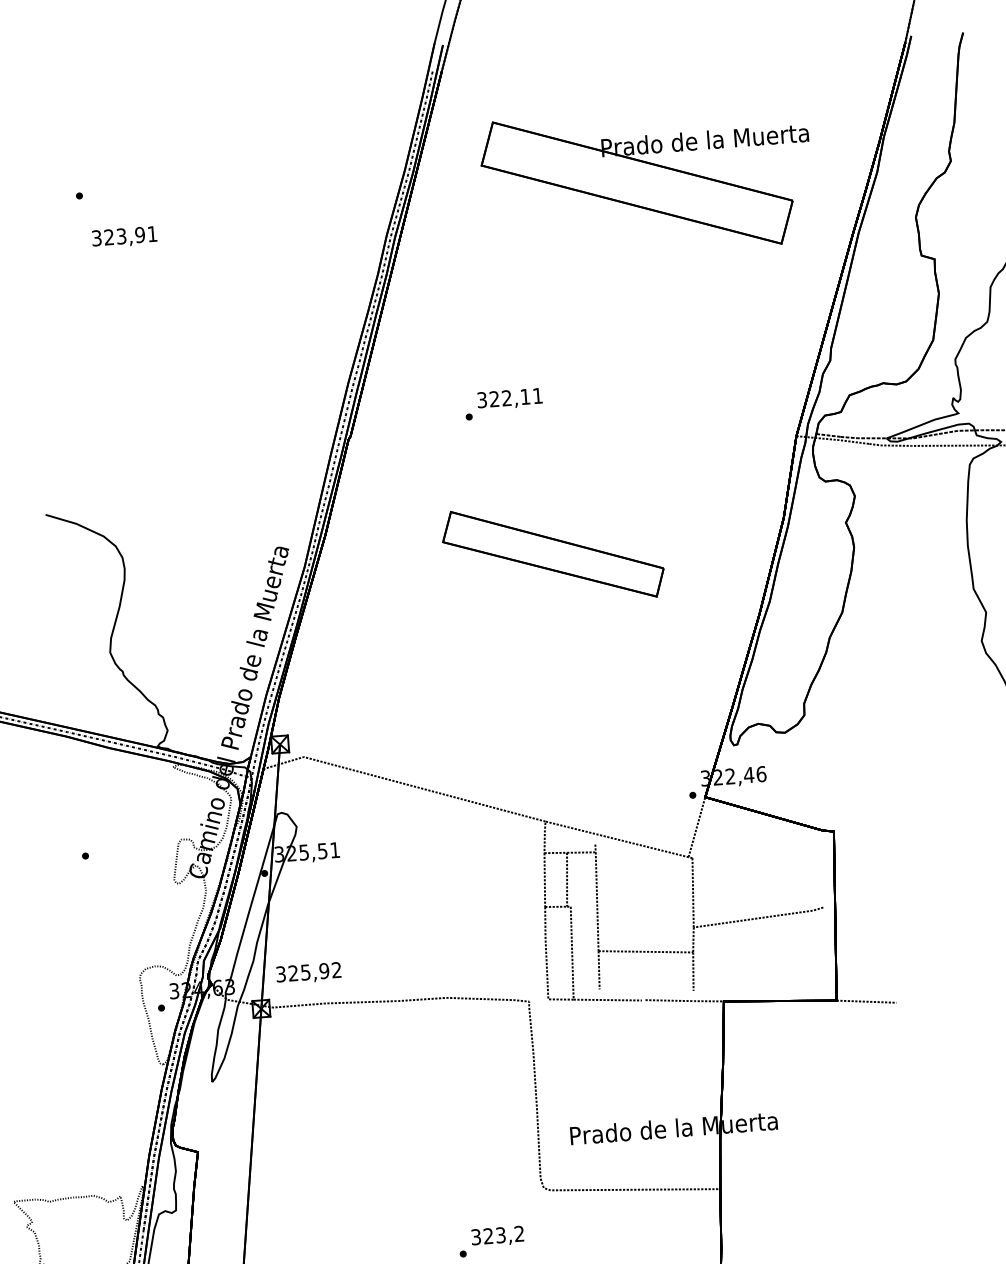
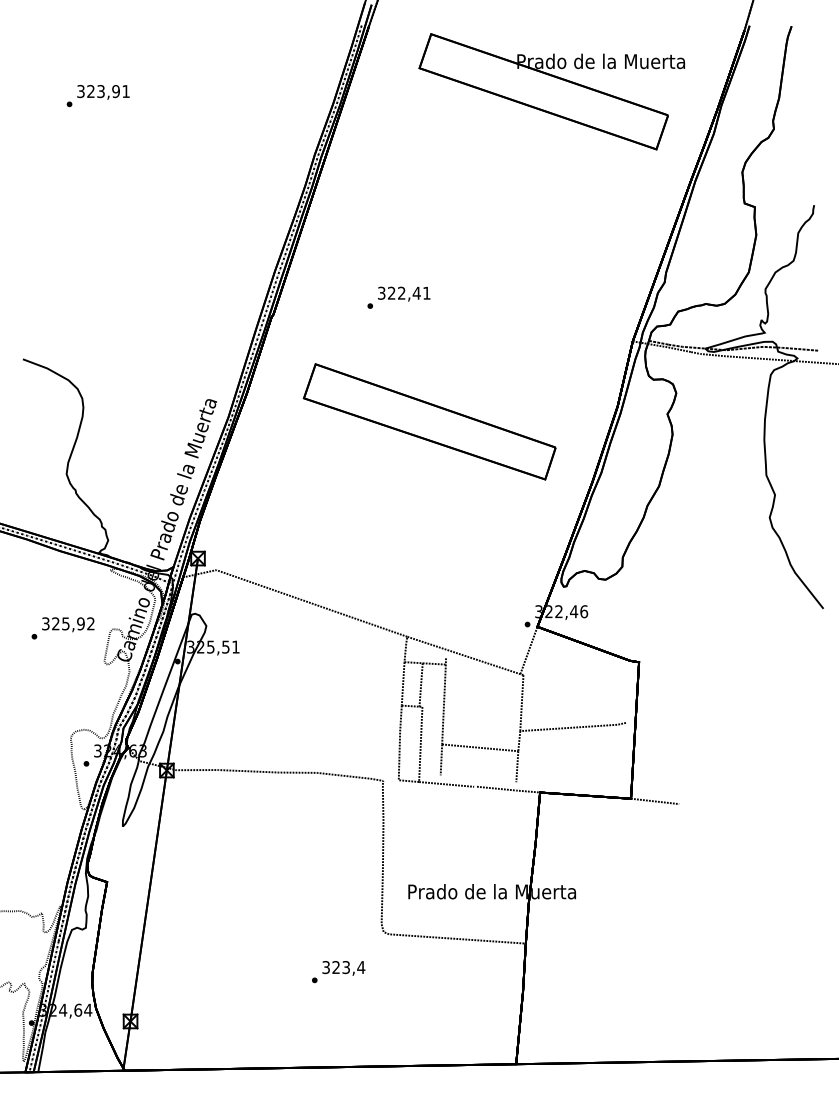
part: (646, 182) -> (551, 91), moved
text: (124, 237) -> (103, 92), moved
text: (525, 397) -> (416, 293), 322,11 -> 322,41
part: (552, 553) -> (429, 421), size x1.43
text: (309, 972) -> (68, 624), moved
text: (519, 1233) -> (361, 967), 323,2 -> 323,4

